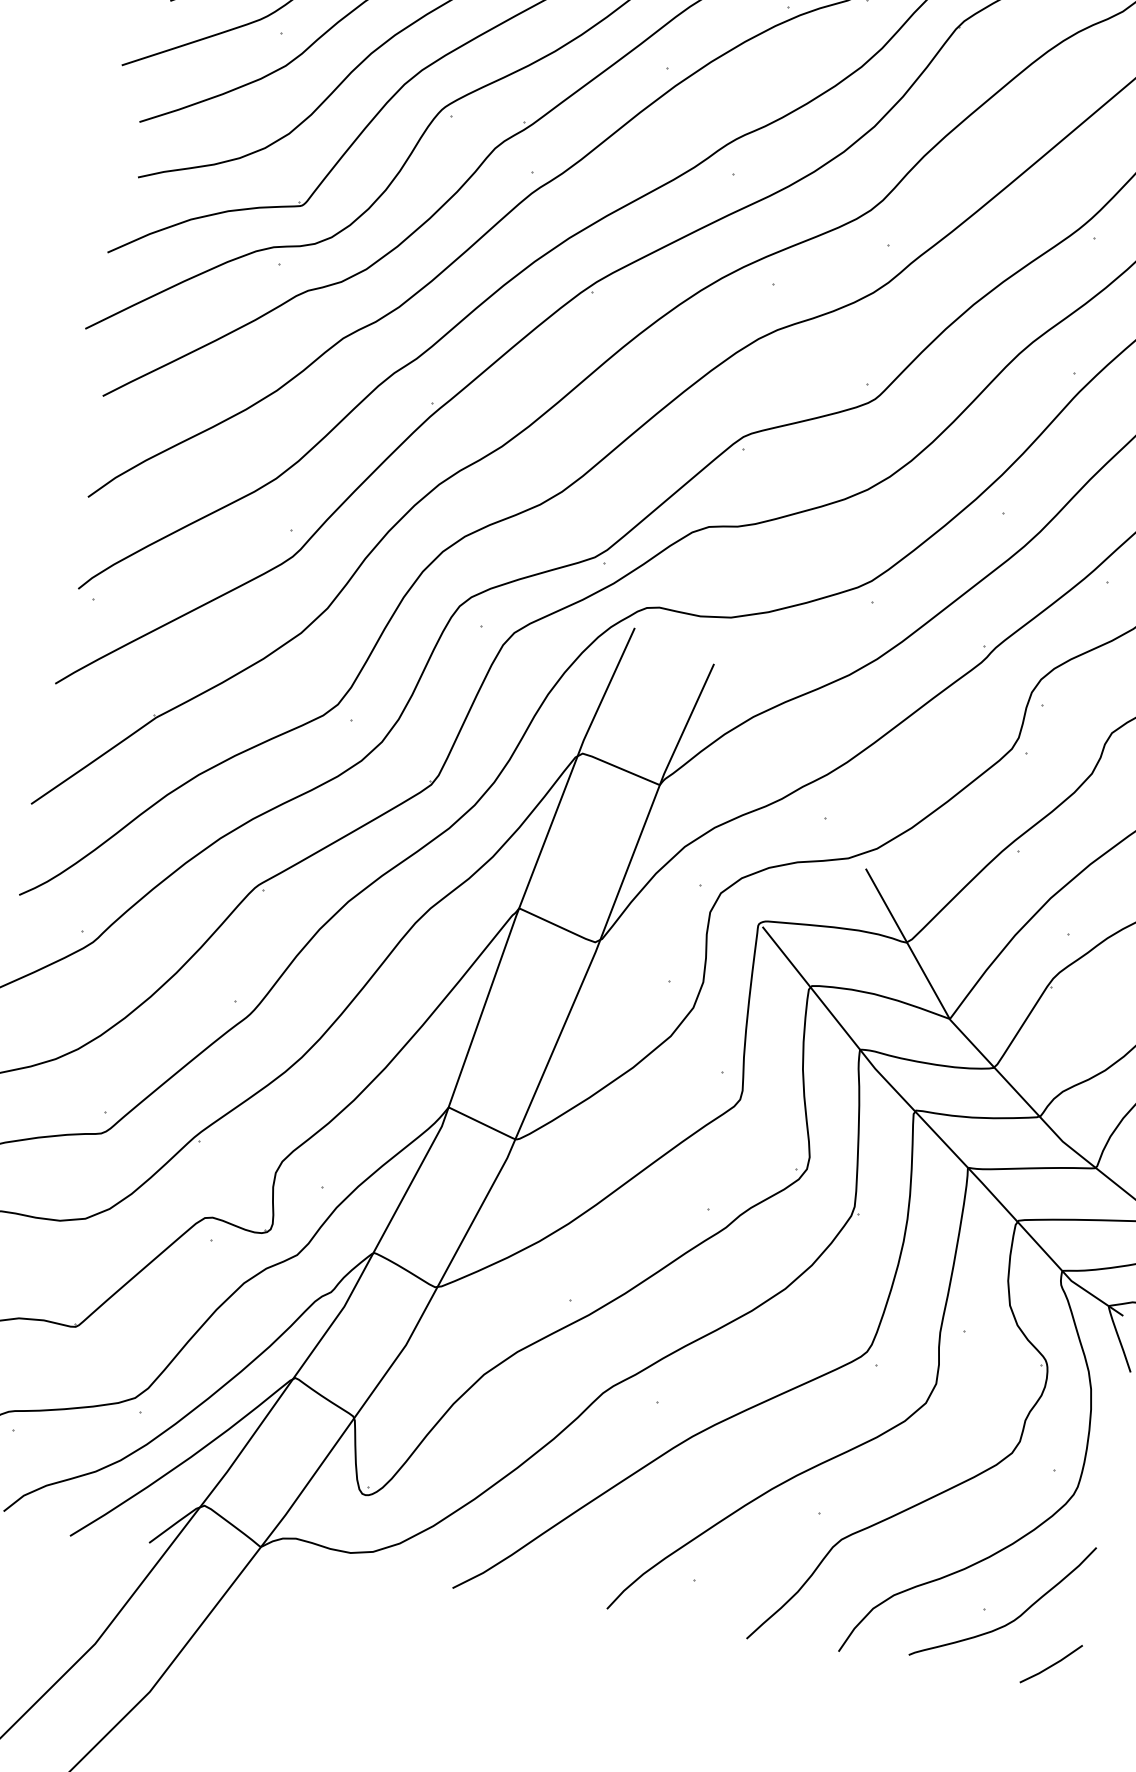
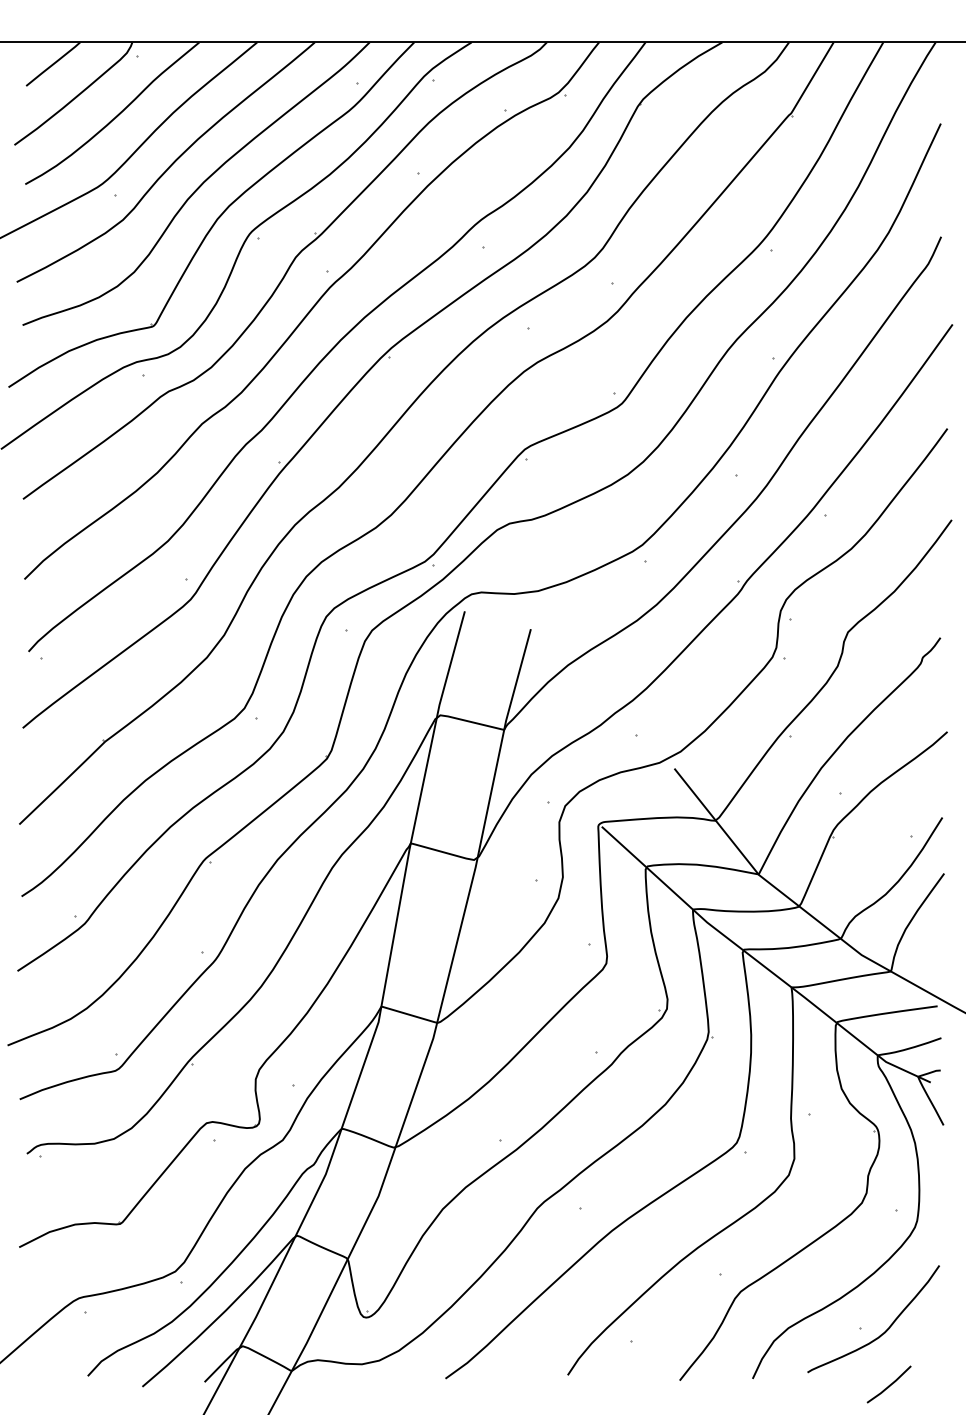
line: (1051, 1664) -> (889, 1384), moved

